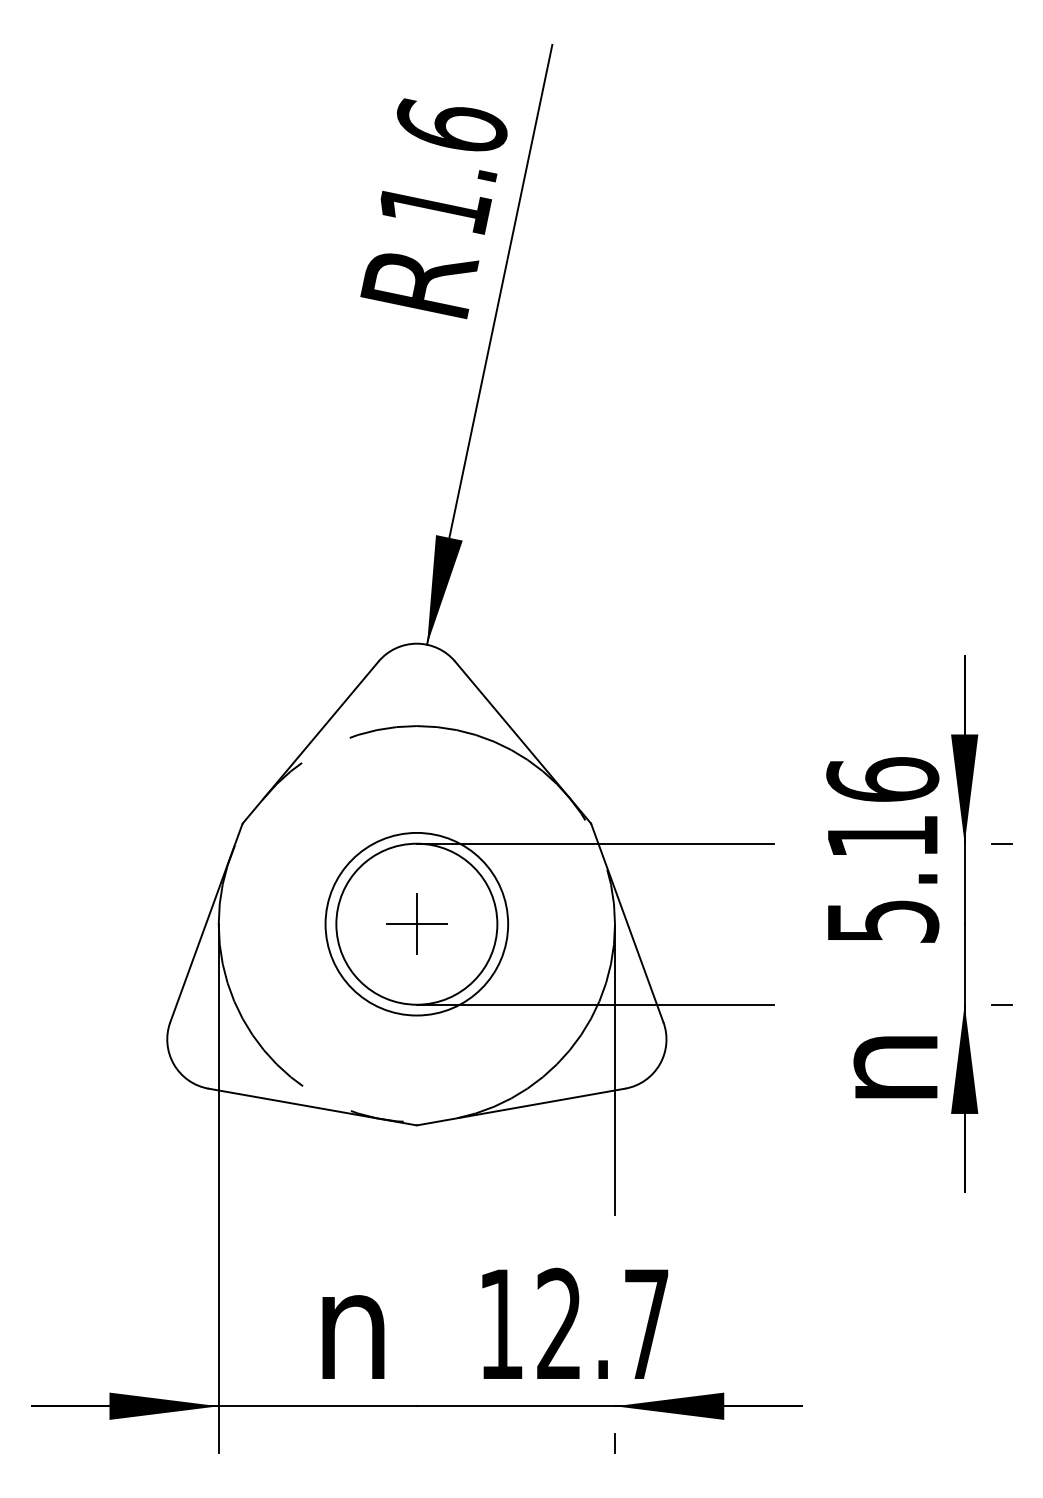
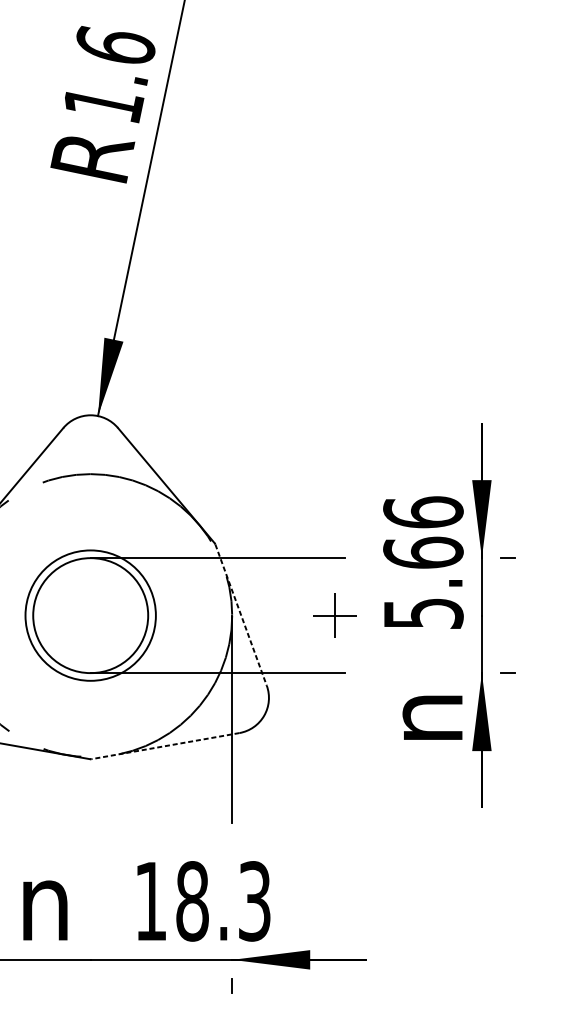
text: (882, 835) -> (423, 552), 5.16 -> 5.66
part: (416, 923) -> (334, 615), moved
line: (627, 924) -> (241, 615), solid -> dashed
line: (521, 1107) -> (165, 746), solid -> dashed
text: (602, 1323) -> (223, 900), 12.7 -> 18.3

